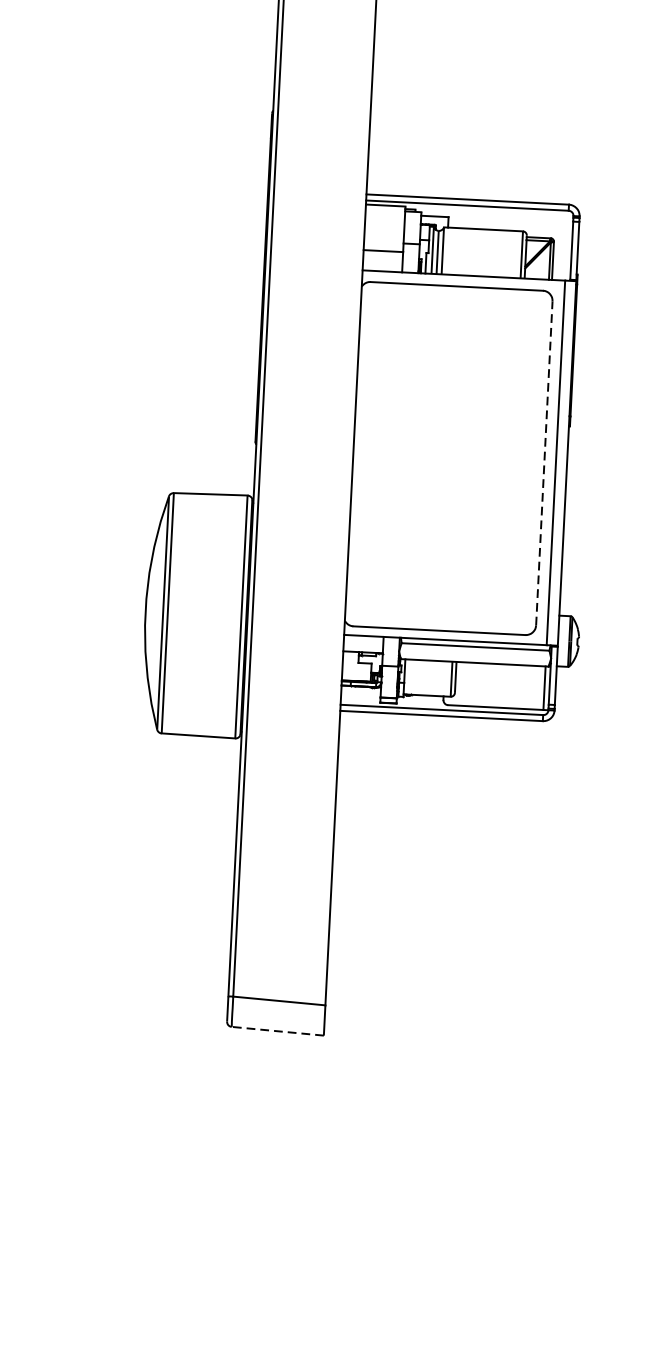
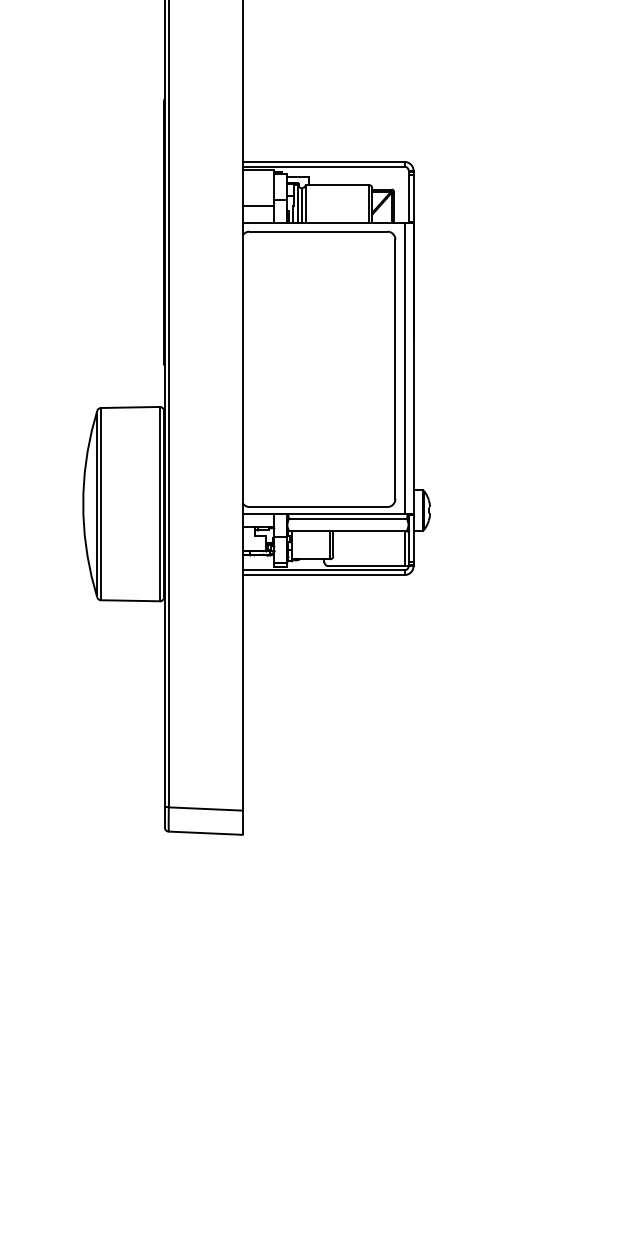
line: (544, 463) -> (395, 369), dashed -> solid
line: (277, 1031) -> (205, 833), dashed -> solid

